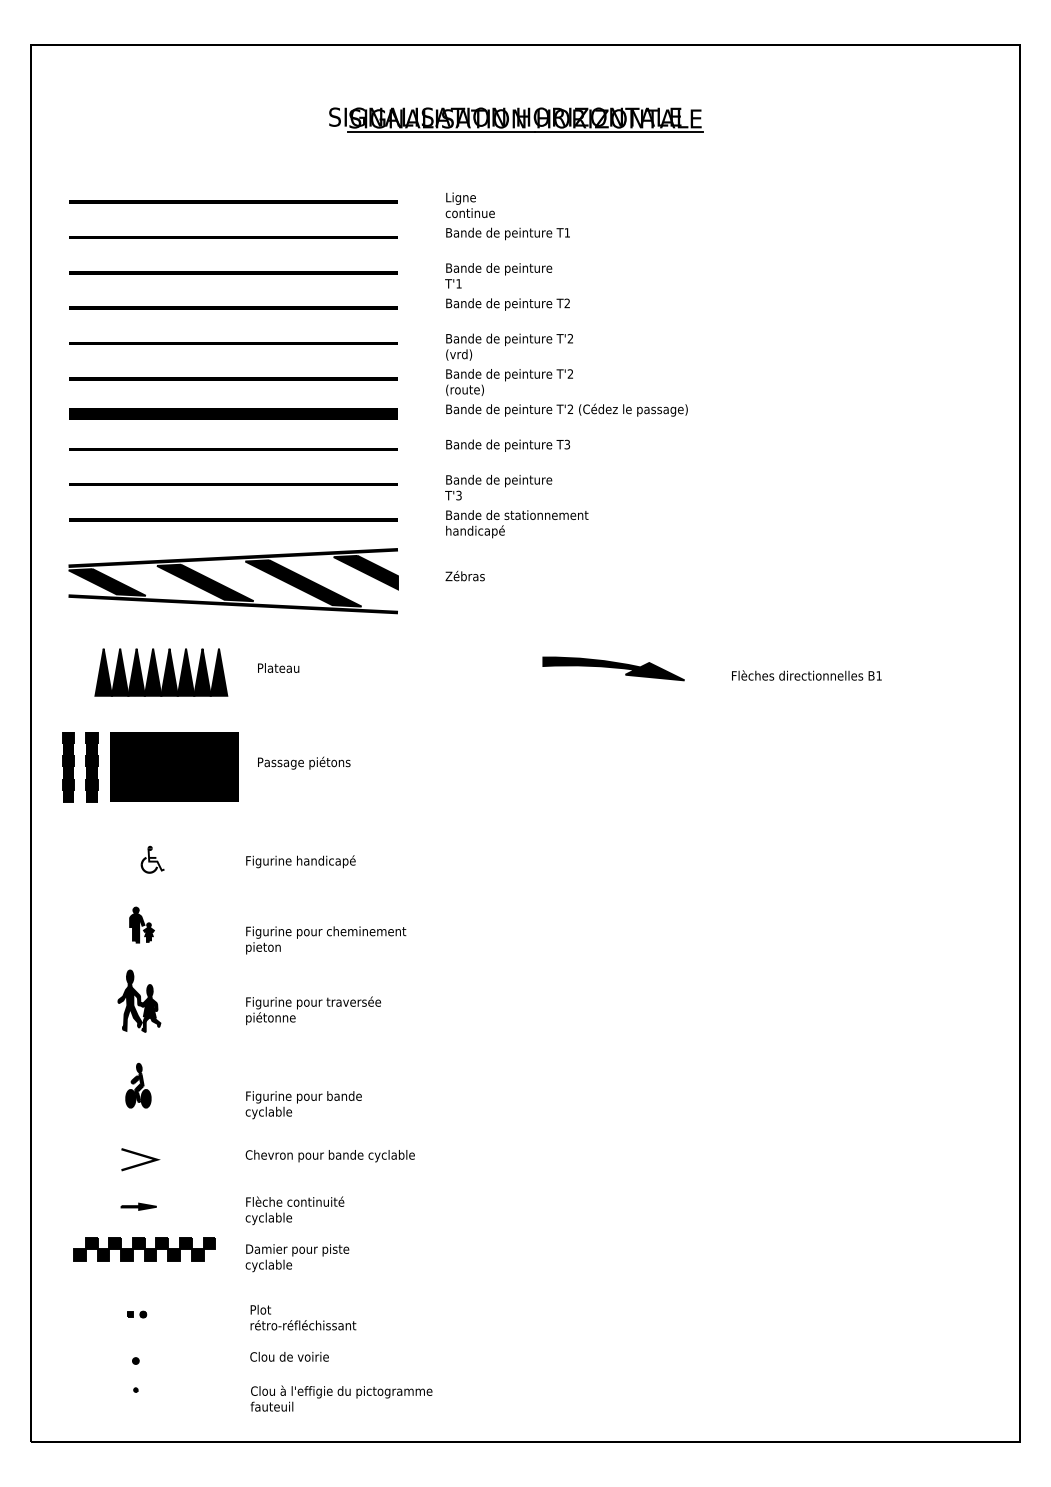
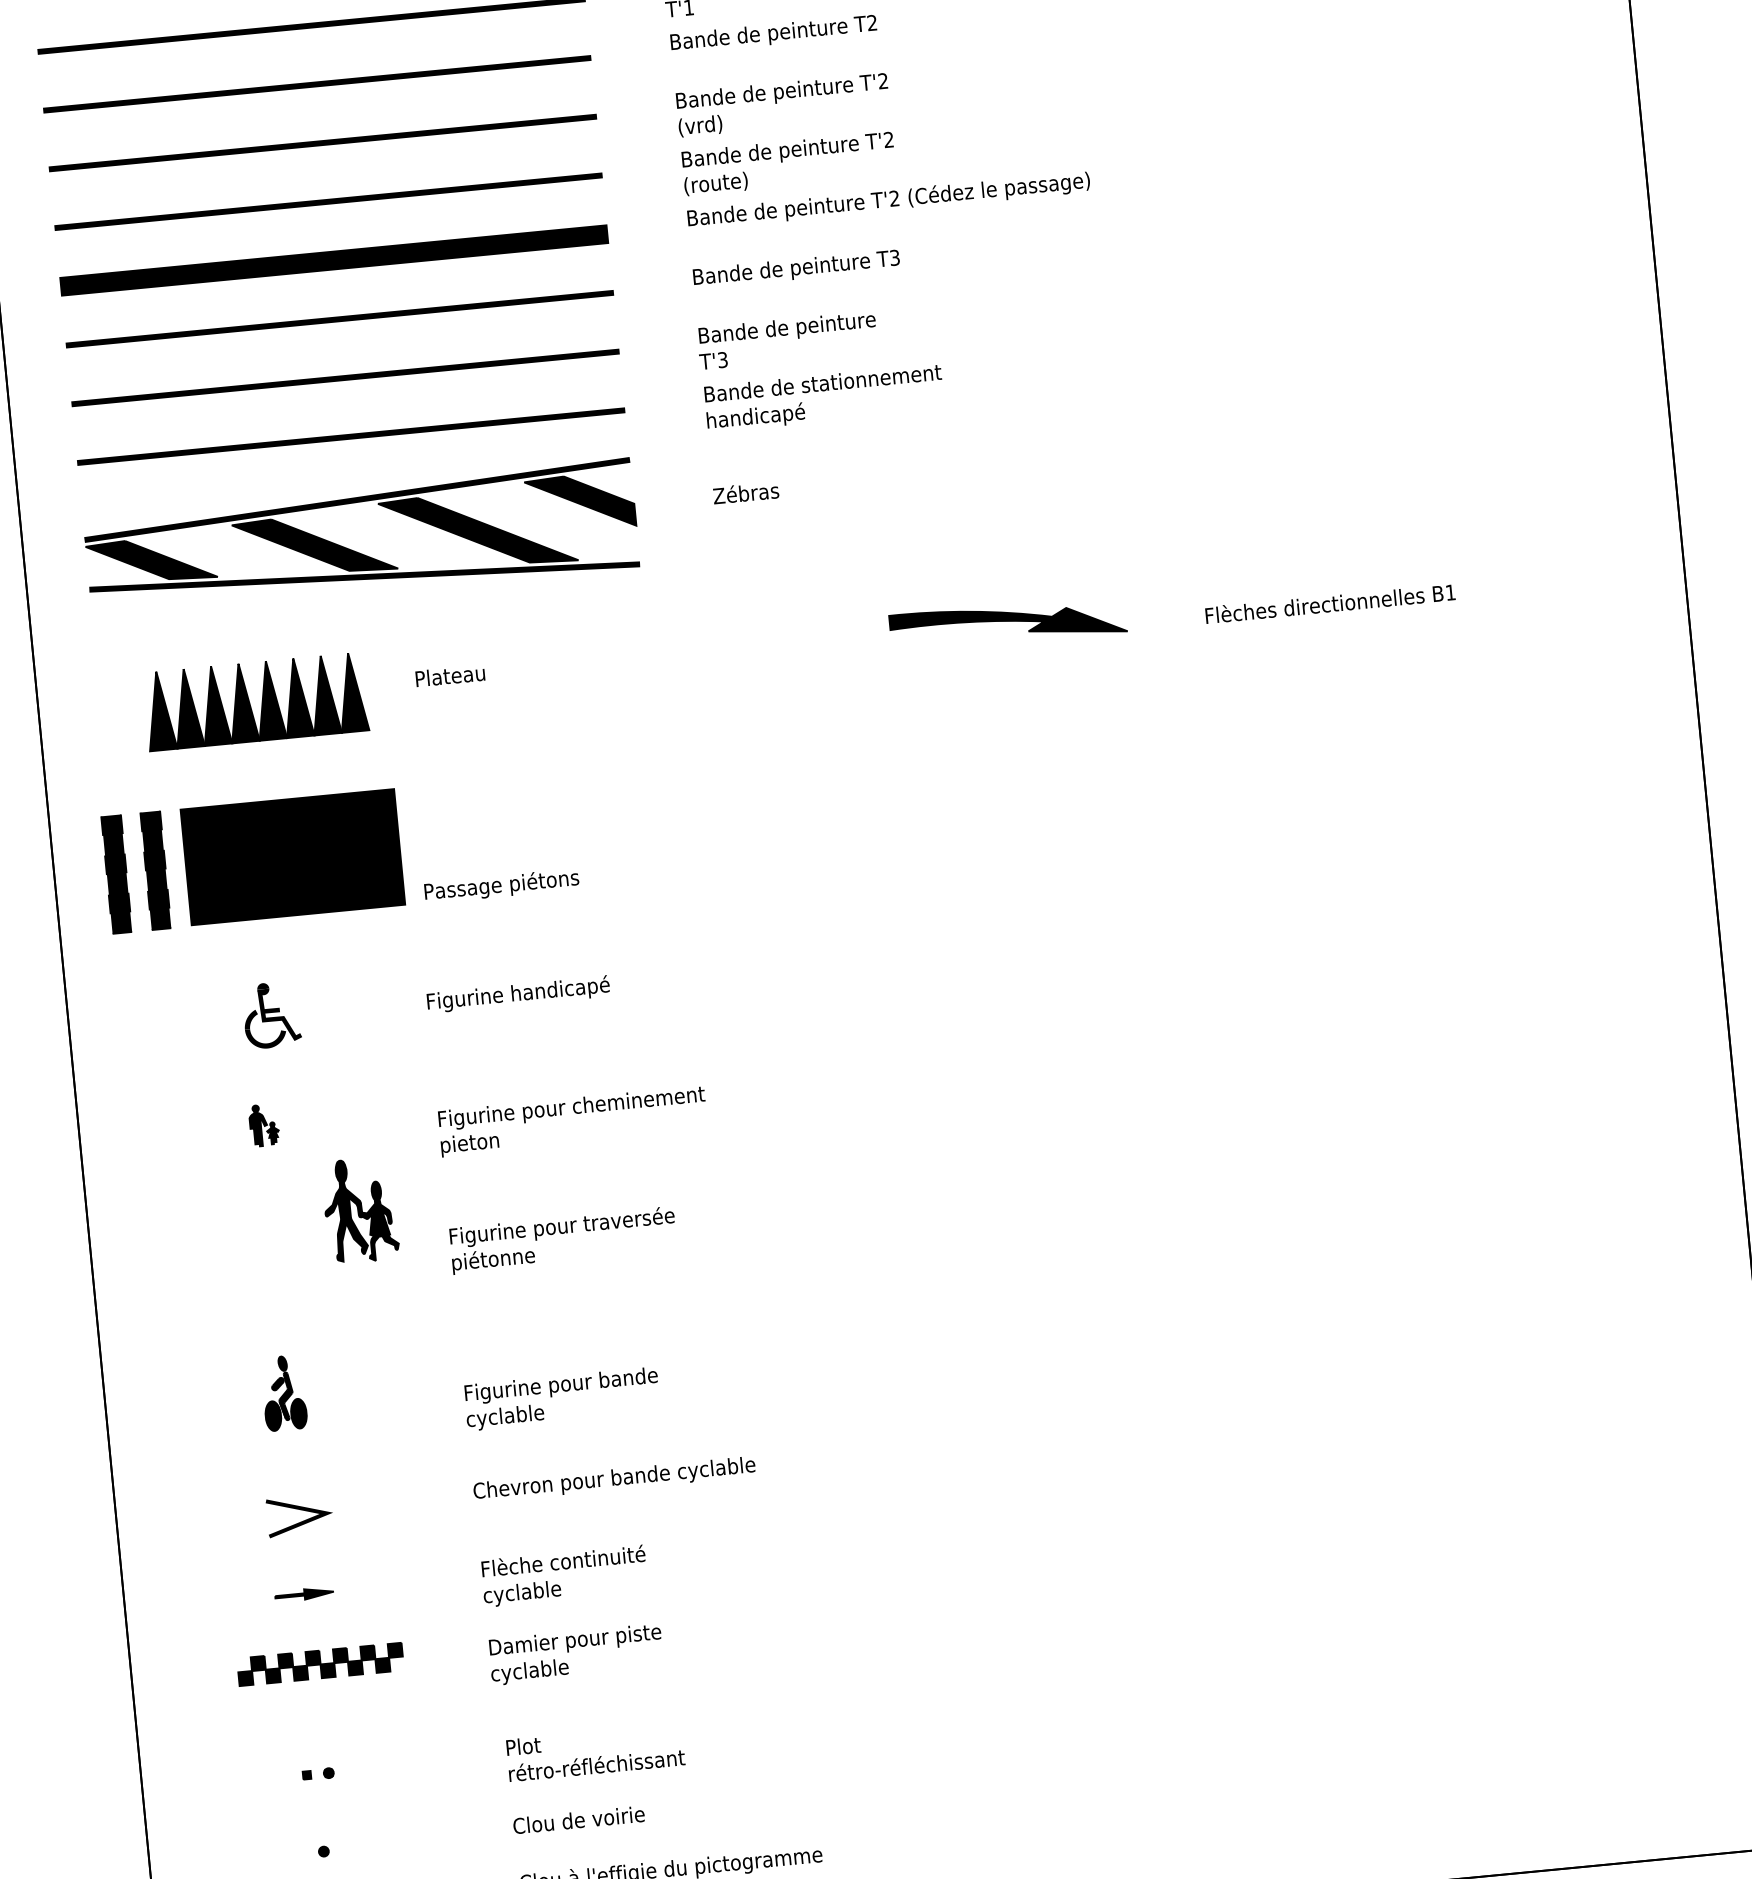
text: (304, 762) -> (502, 884), moved
part: (152, 859) -> (271, 1014), size x1.4
part: (141, 924) -> (263, 1124), size x0.7
part: (139, 1000) -> (360, 1209), moved
part: (144, 1249) -> (320, 1664), size x0.7

